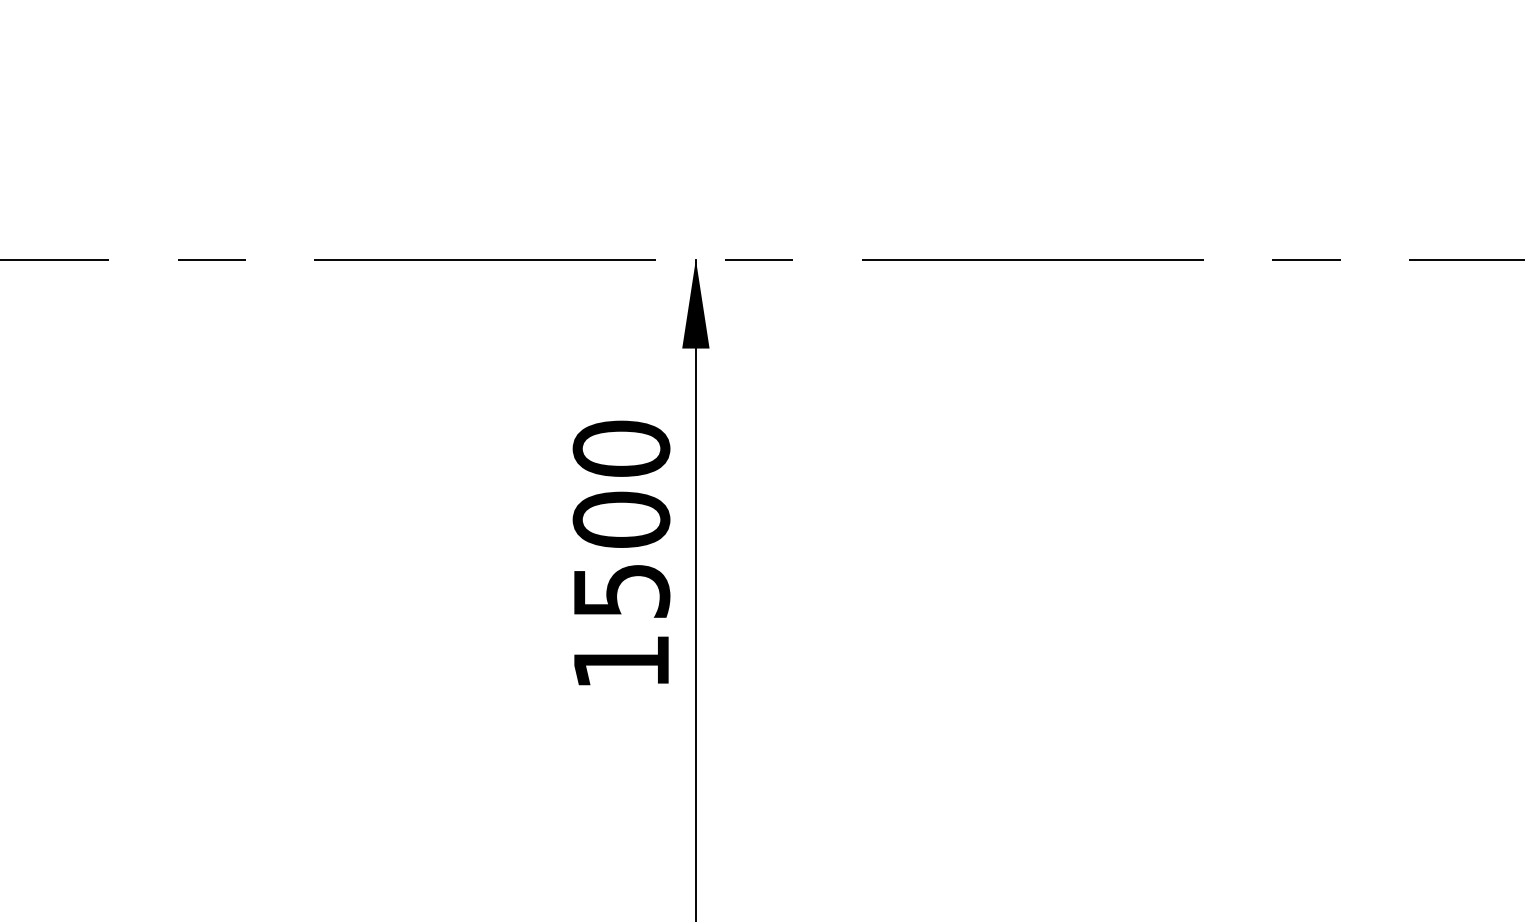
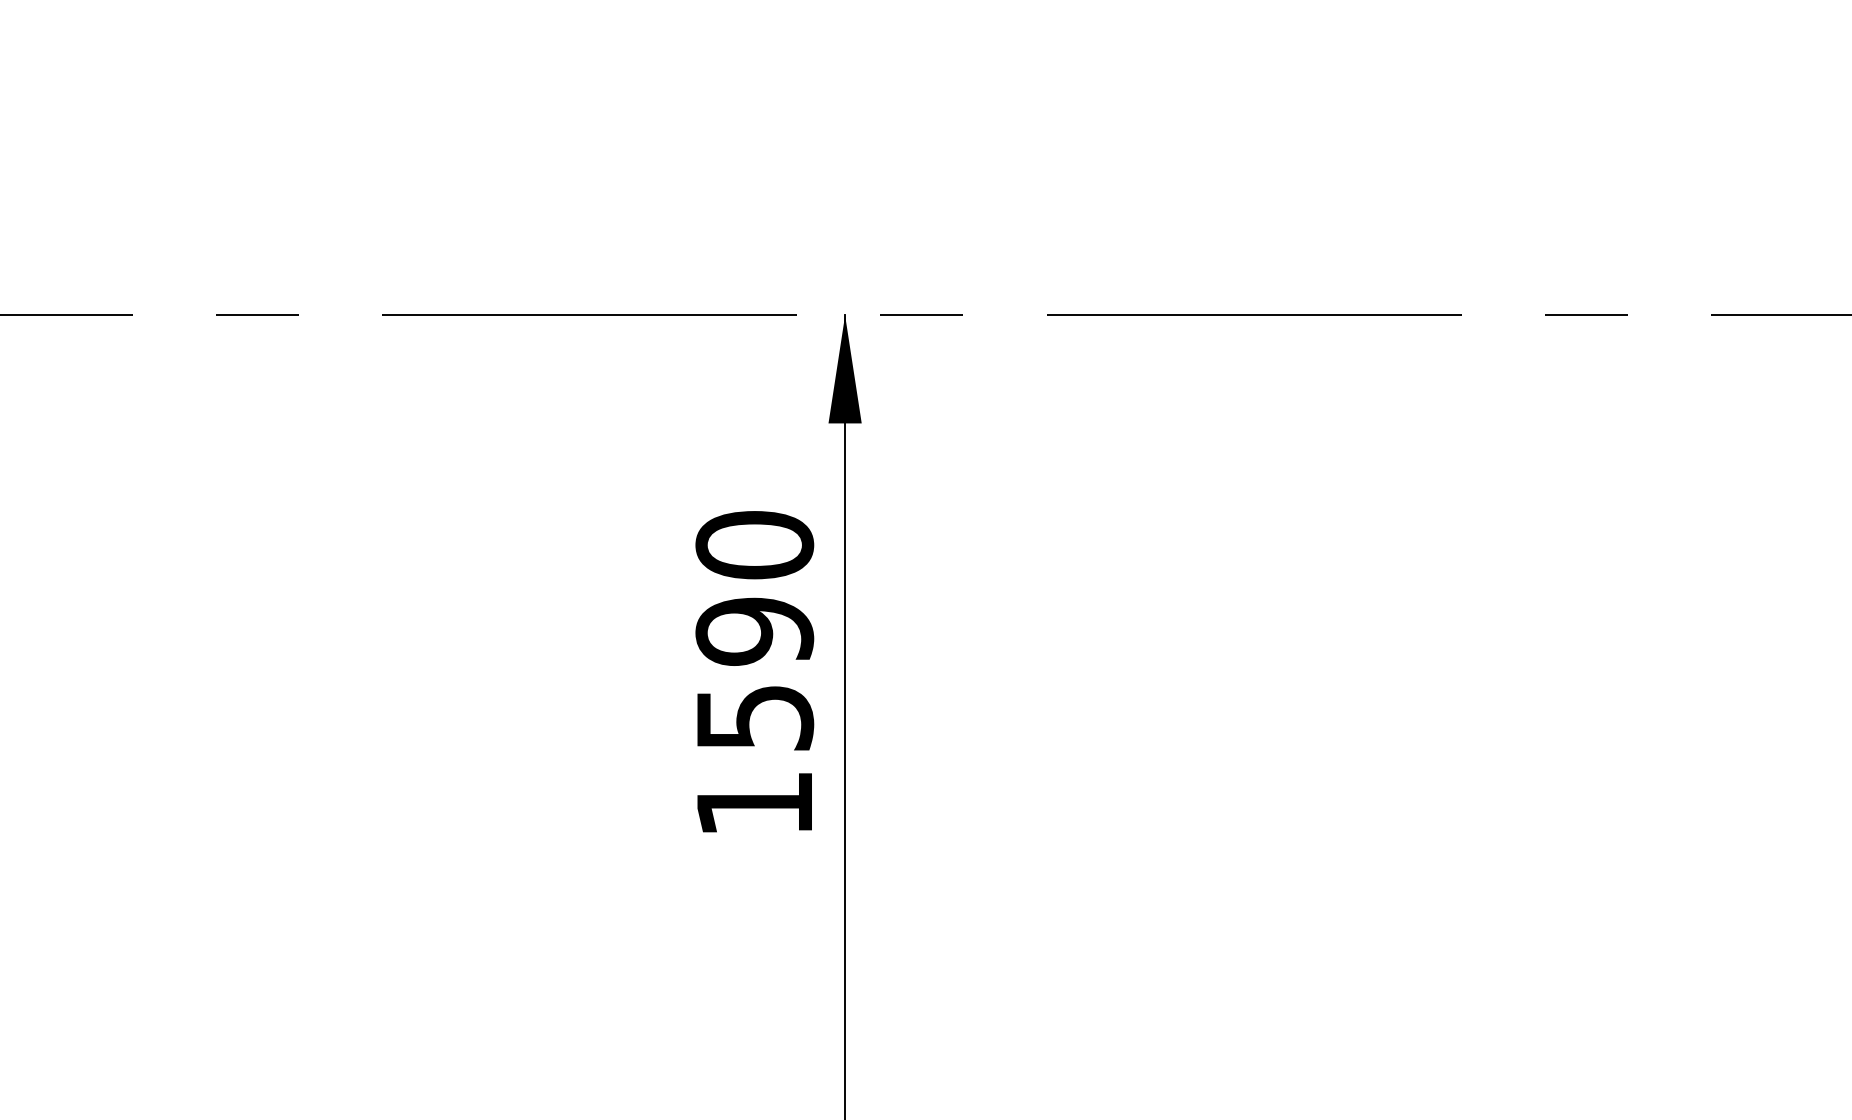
text: (621, 519) -> (754, 631), 1500 -> 1590

